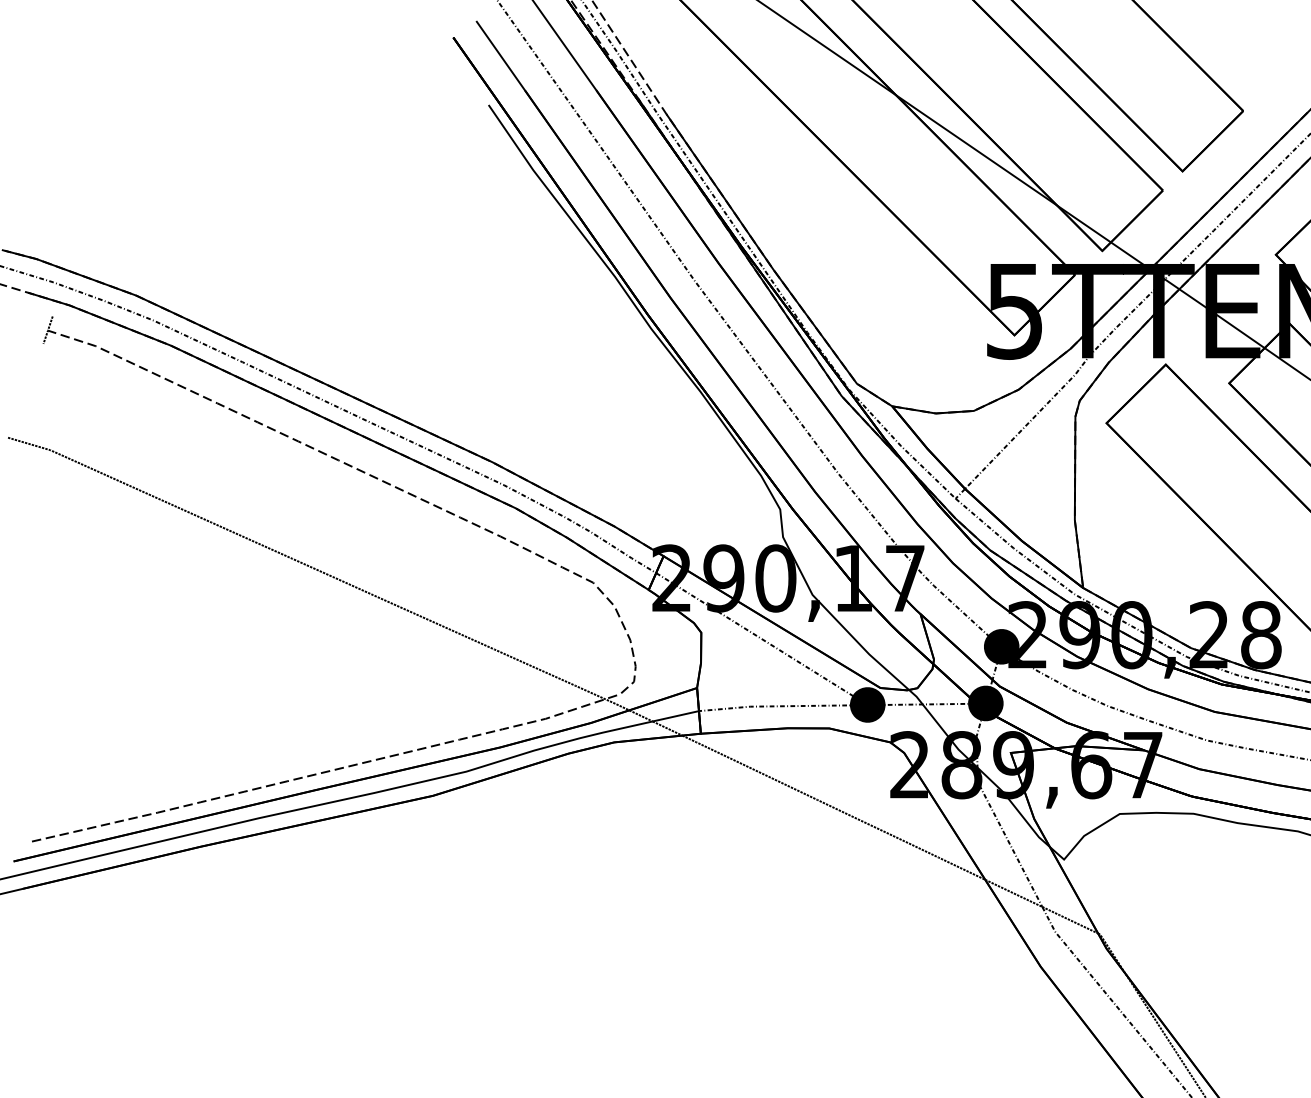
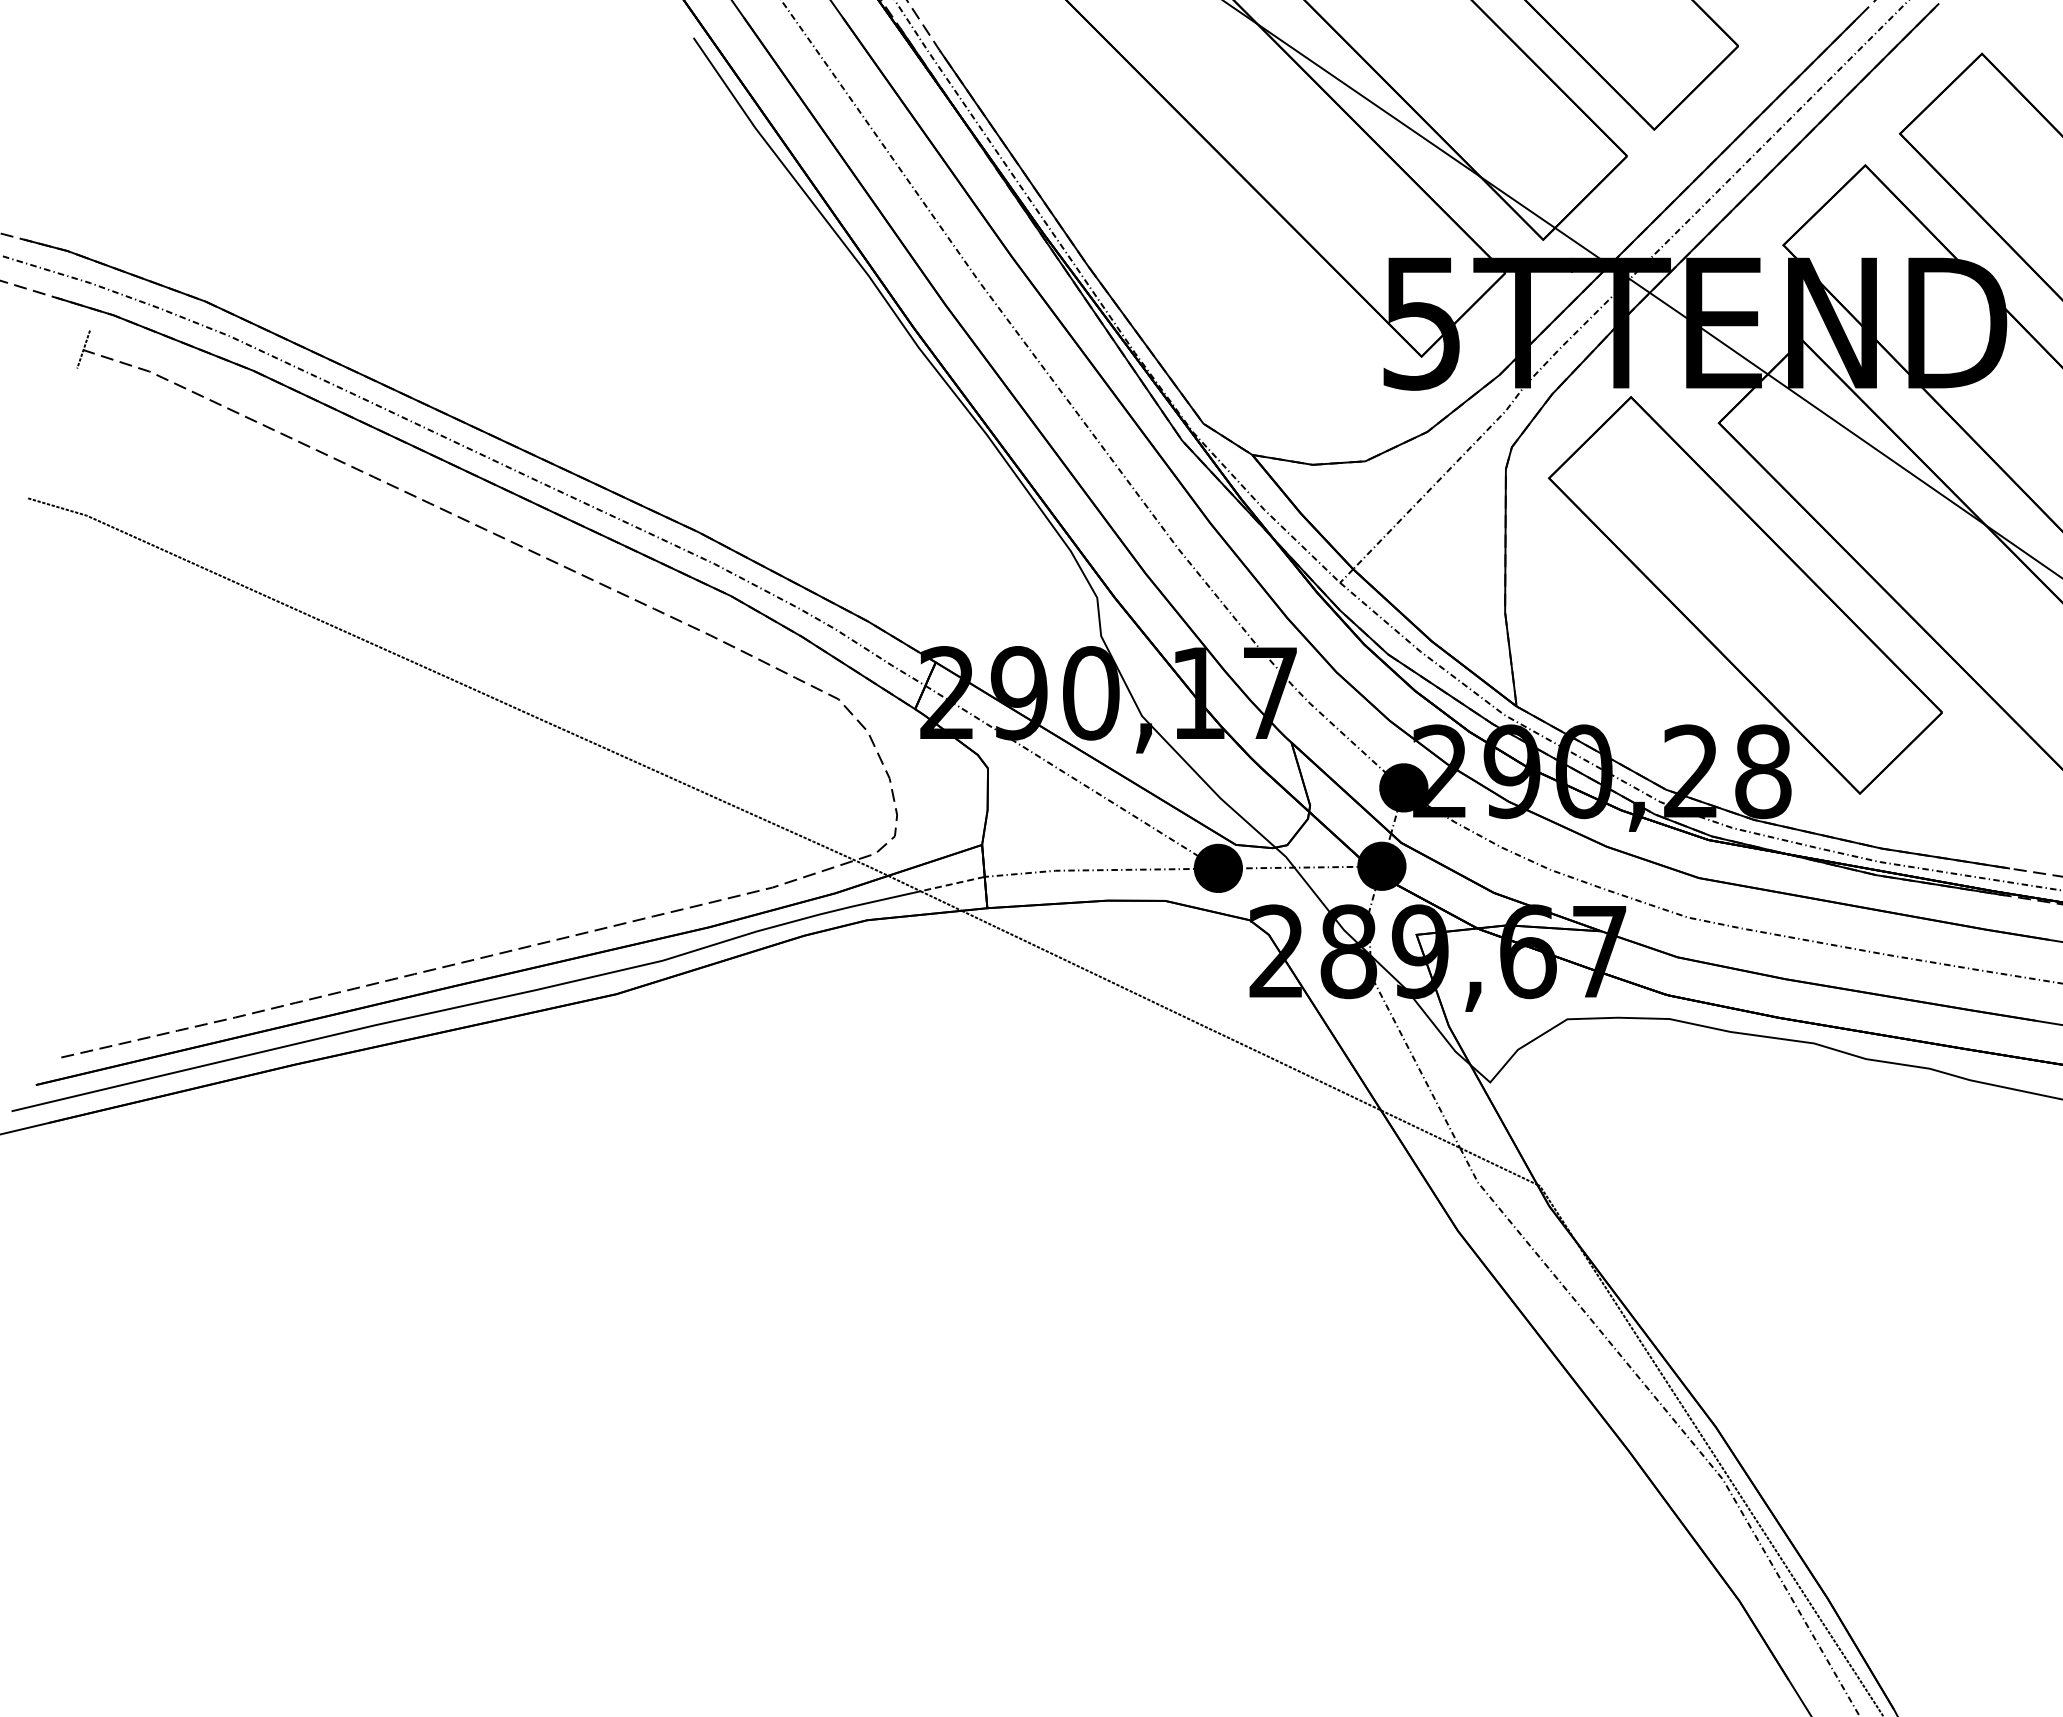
line: (675, 716) -> (952, 884), solid -> dashed

